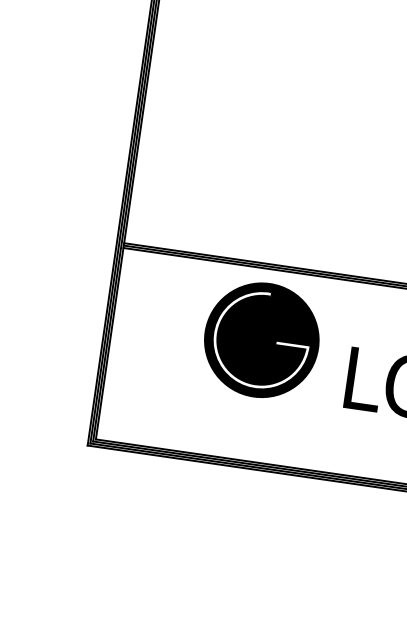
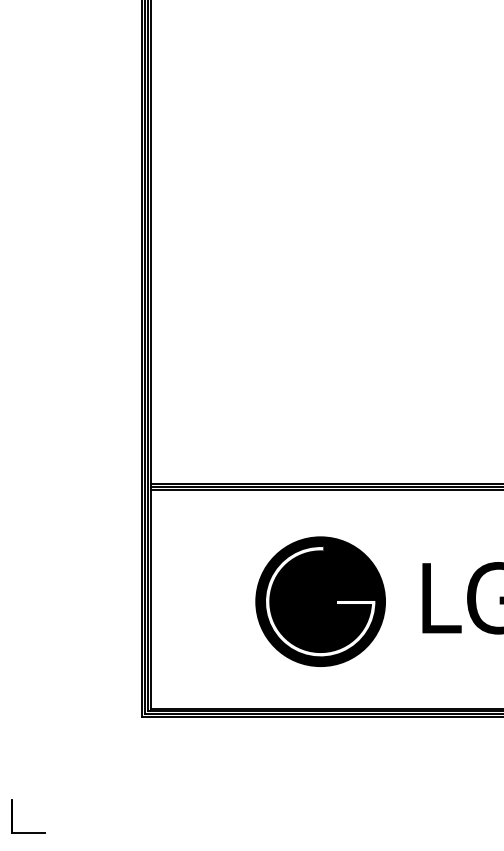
part: (261, 340) -> (320, 601), moved

